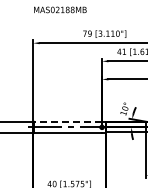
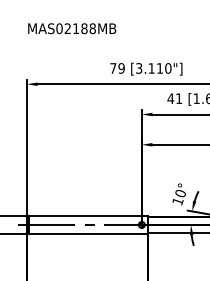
line: (68, 121) -> (85, 215), dashed -> solid

